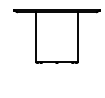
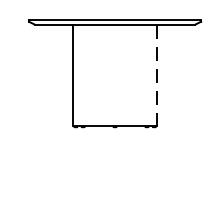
line: (77, 37) -> (156, 75), solid -> dashed

